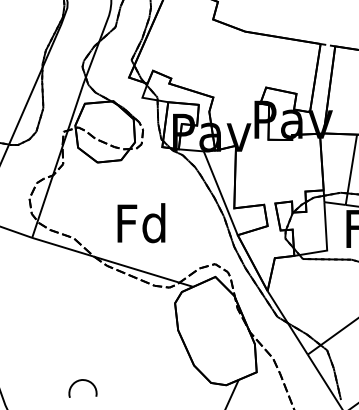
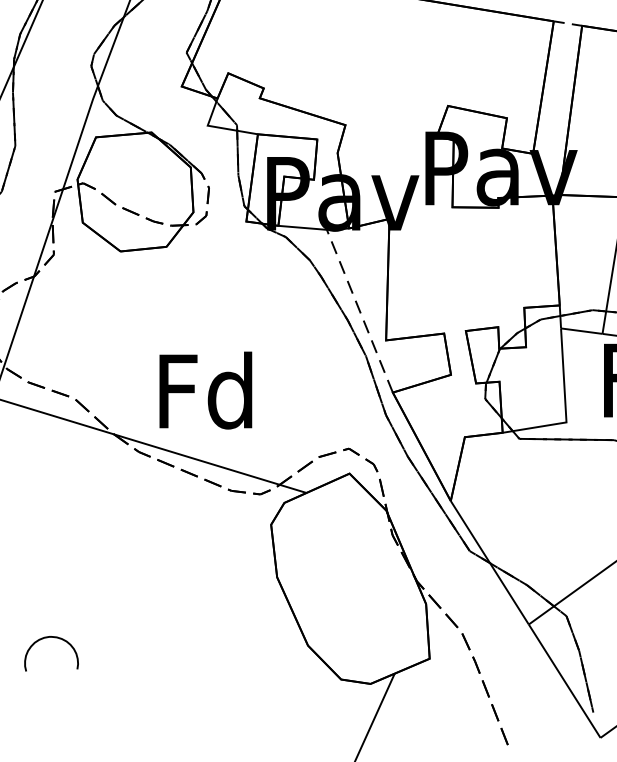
line: (220, 192) -> (359, 309), solid -> dashed
text: (141, 223) -> (205, 391), moved
curve: (80, 381) -> (46, 639), moved

